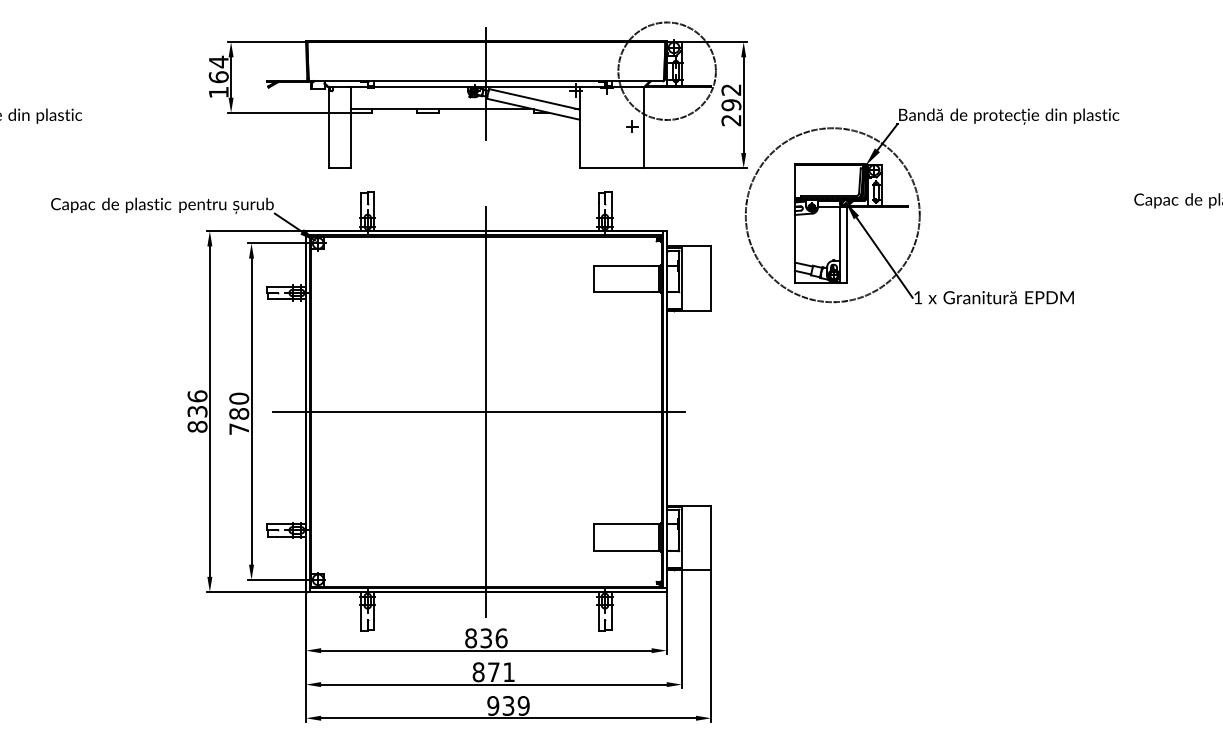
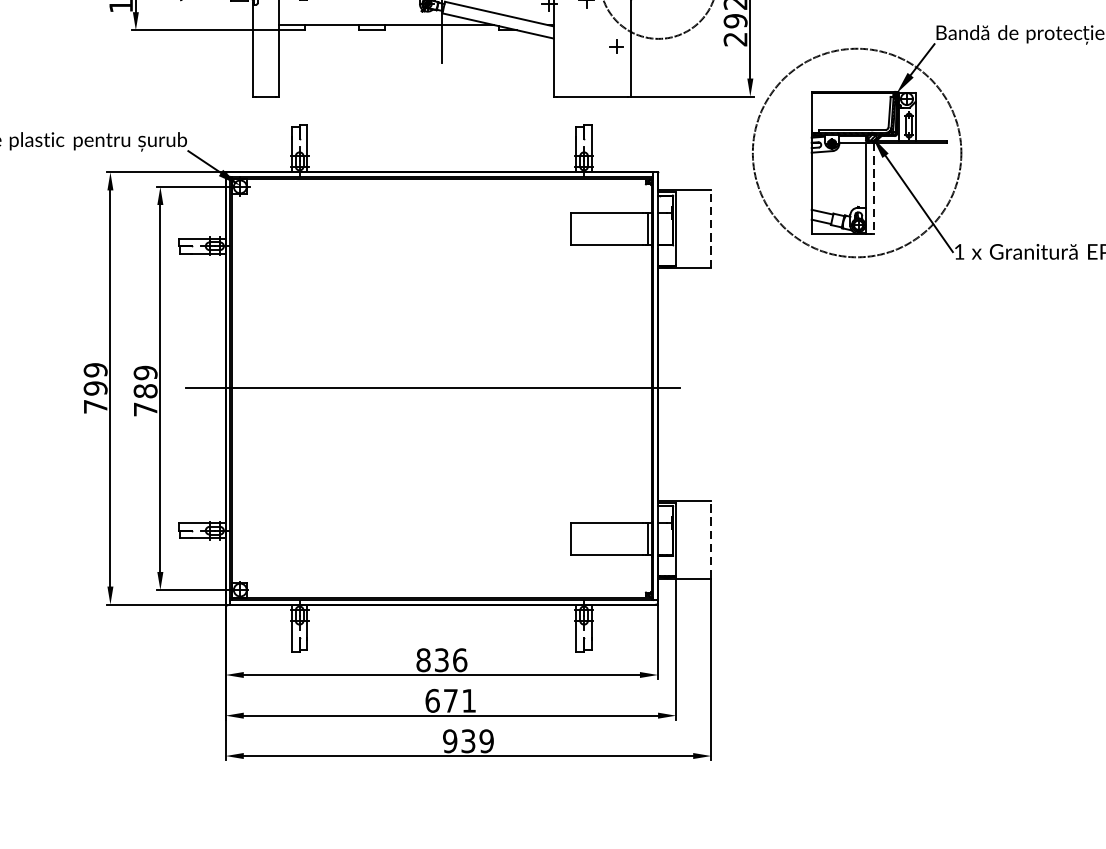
line: (846, 244) -> (873, 188), solid -> dashed
line: (711, 278) -> (711, 228), solid -> dashed
text: (239, 398) -> (145, 372), 780 -> 789
text: (197, 411) -> (95, 388), 836 -> 799
line: (486, 411) -> (442, 388), removed
line: (711, 537) -> (711, 539), solid -> dashed
text: (478, 672) -> (432, 701), 871 -> 671

